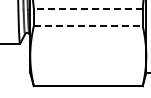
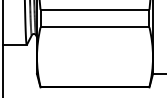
line: (87, 8) -> (94, 9), dashed -> solid
line: (88, 26) -> (95, 27), dashed -> solid

